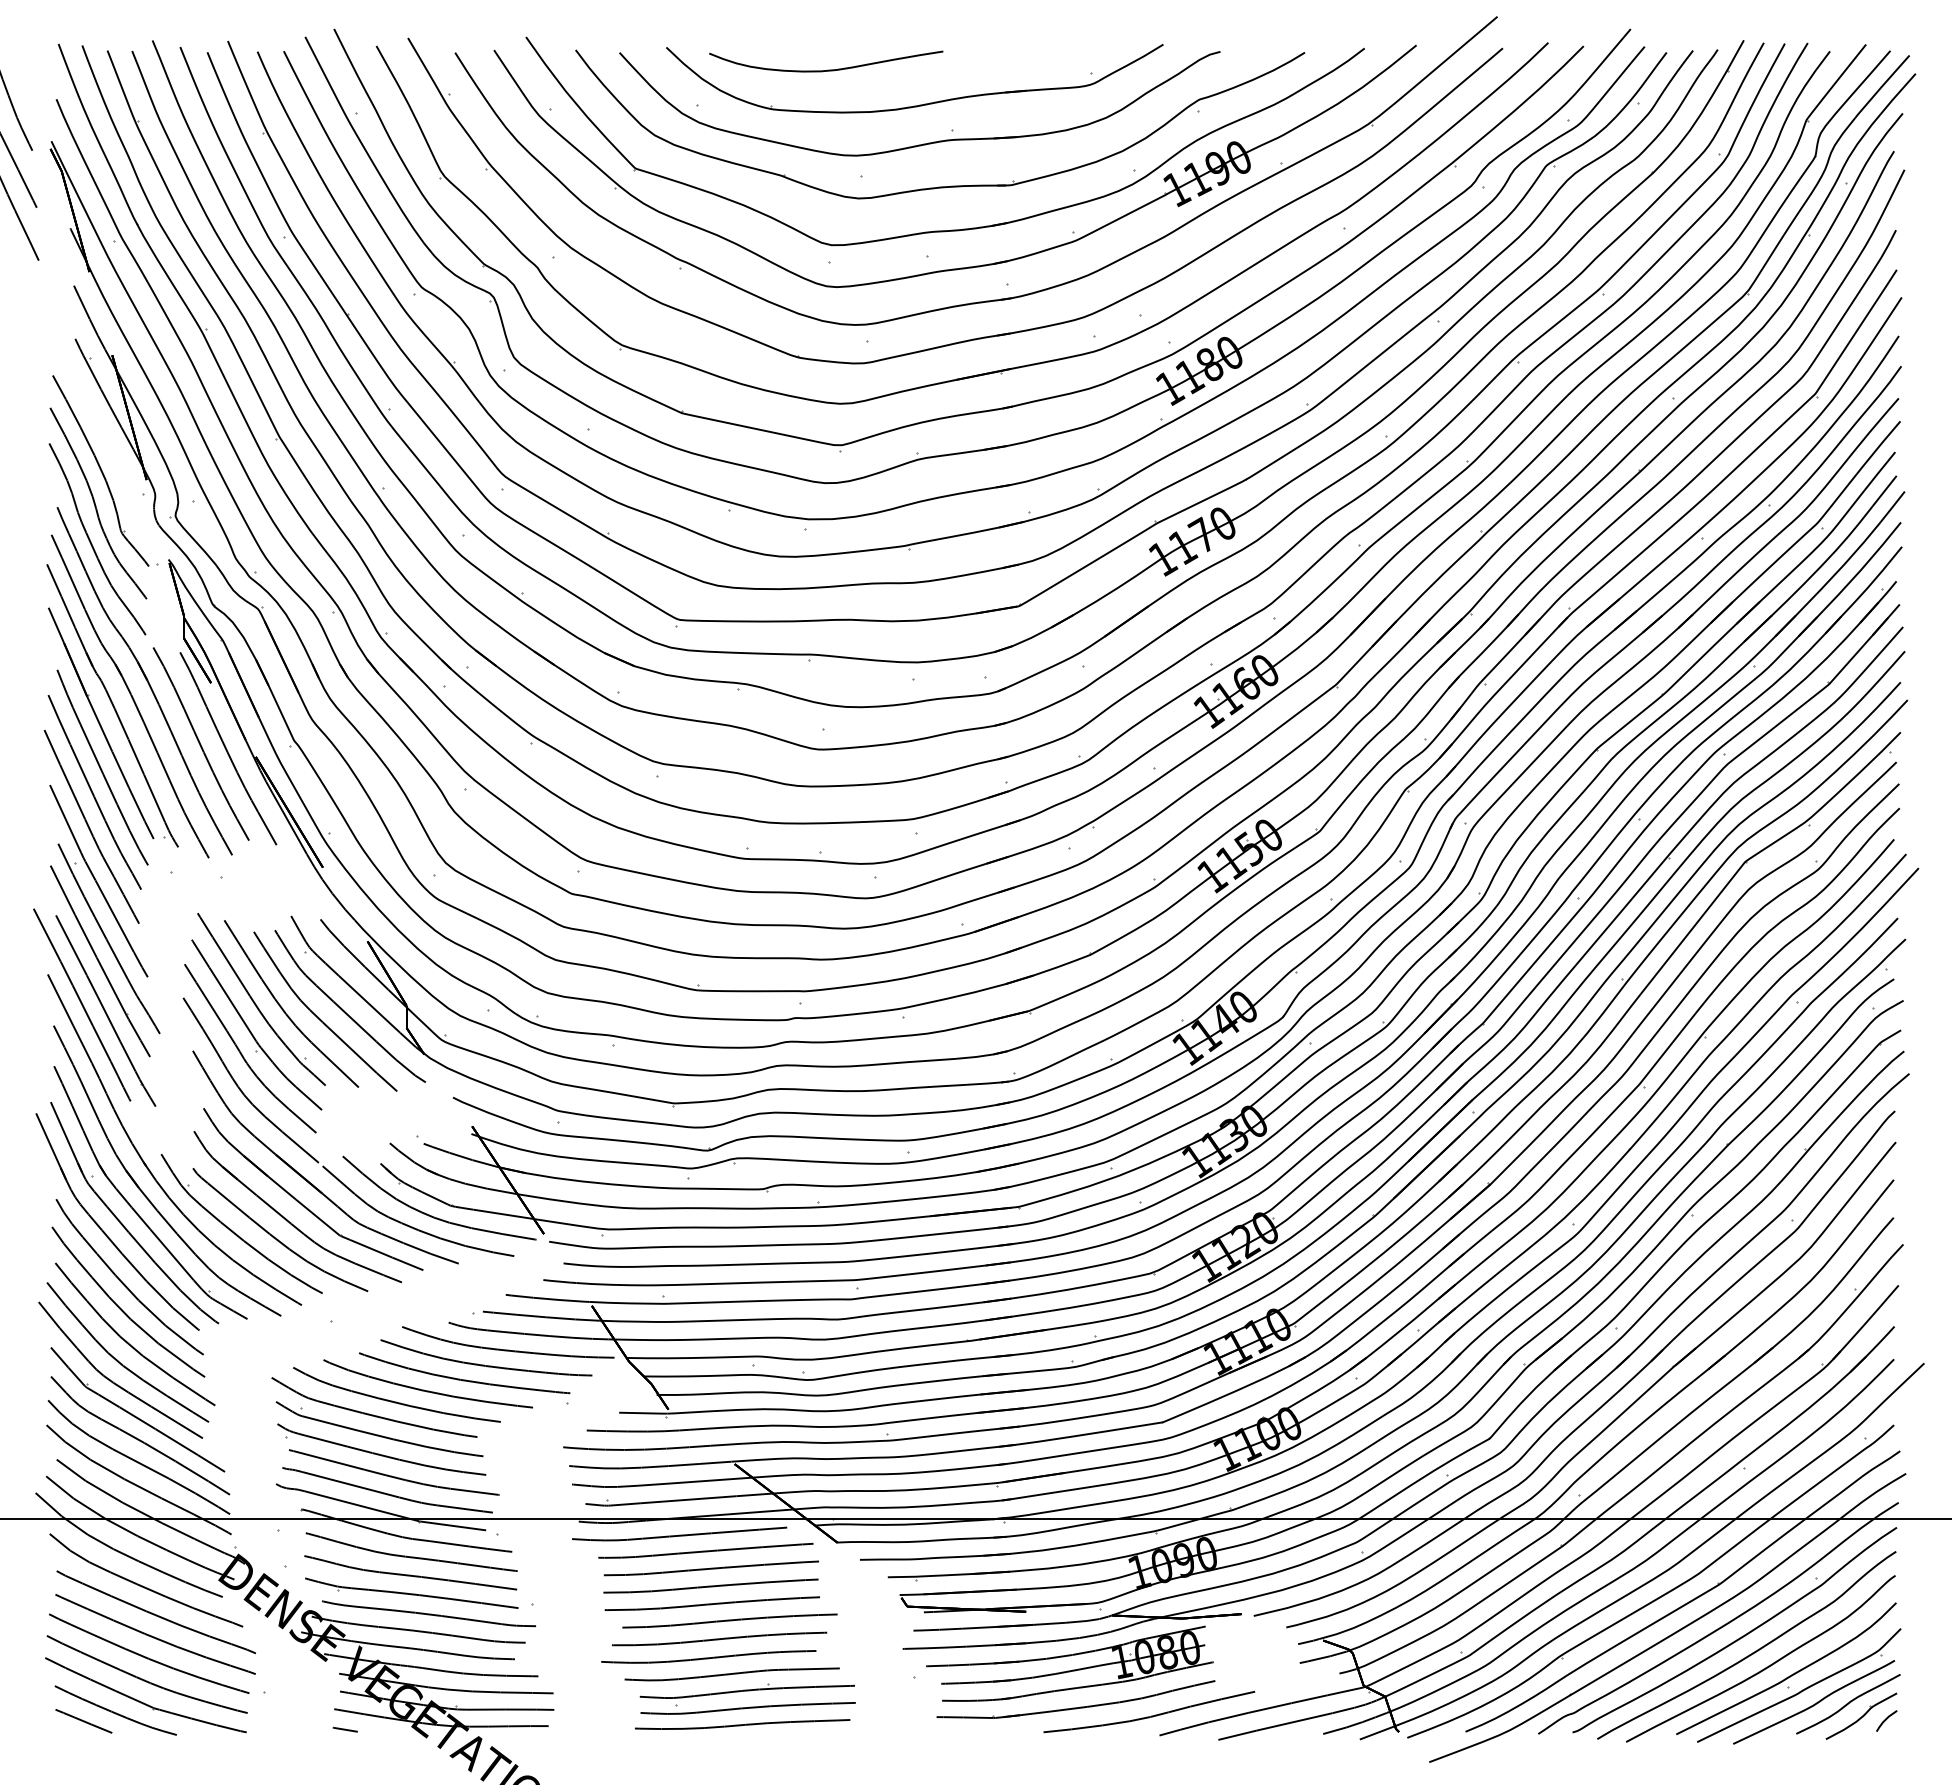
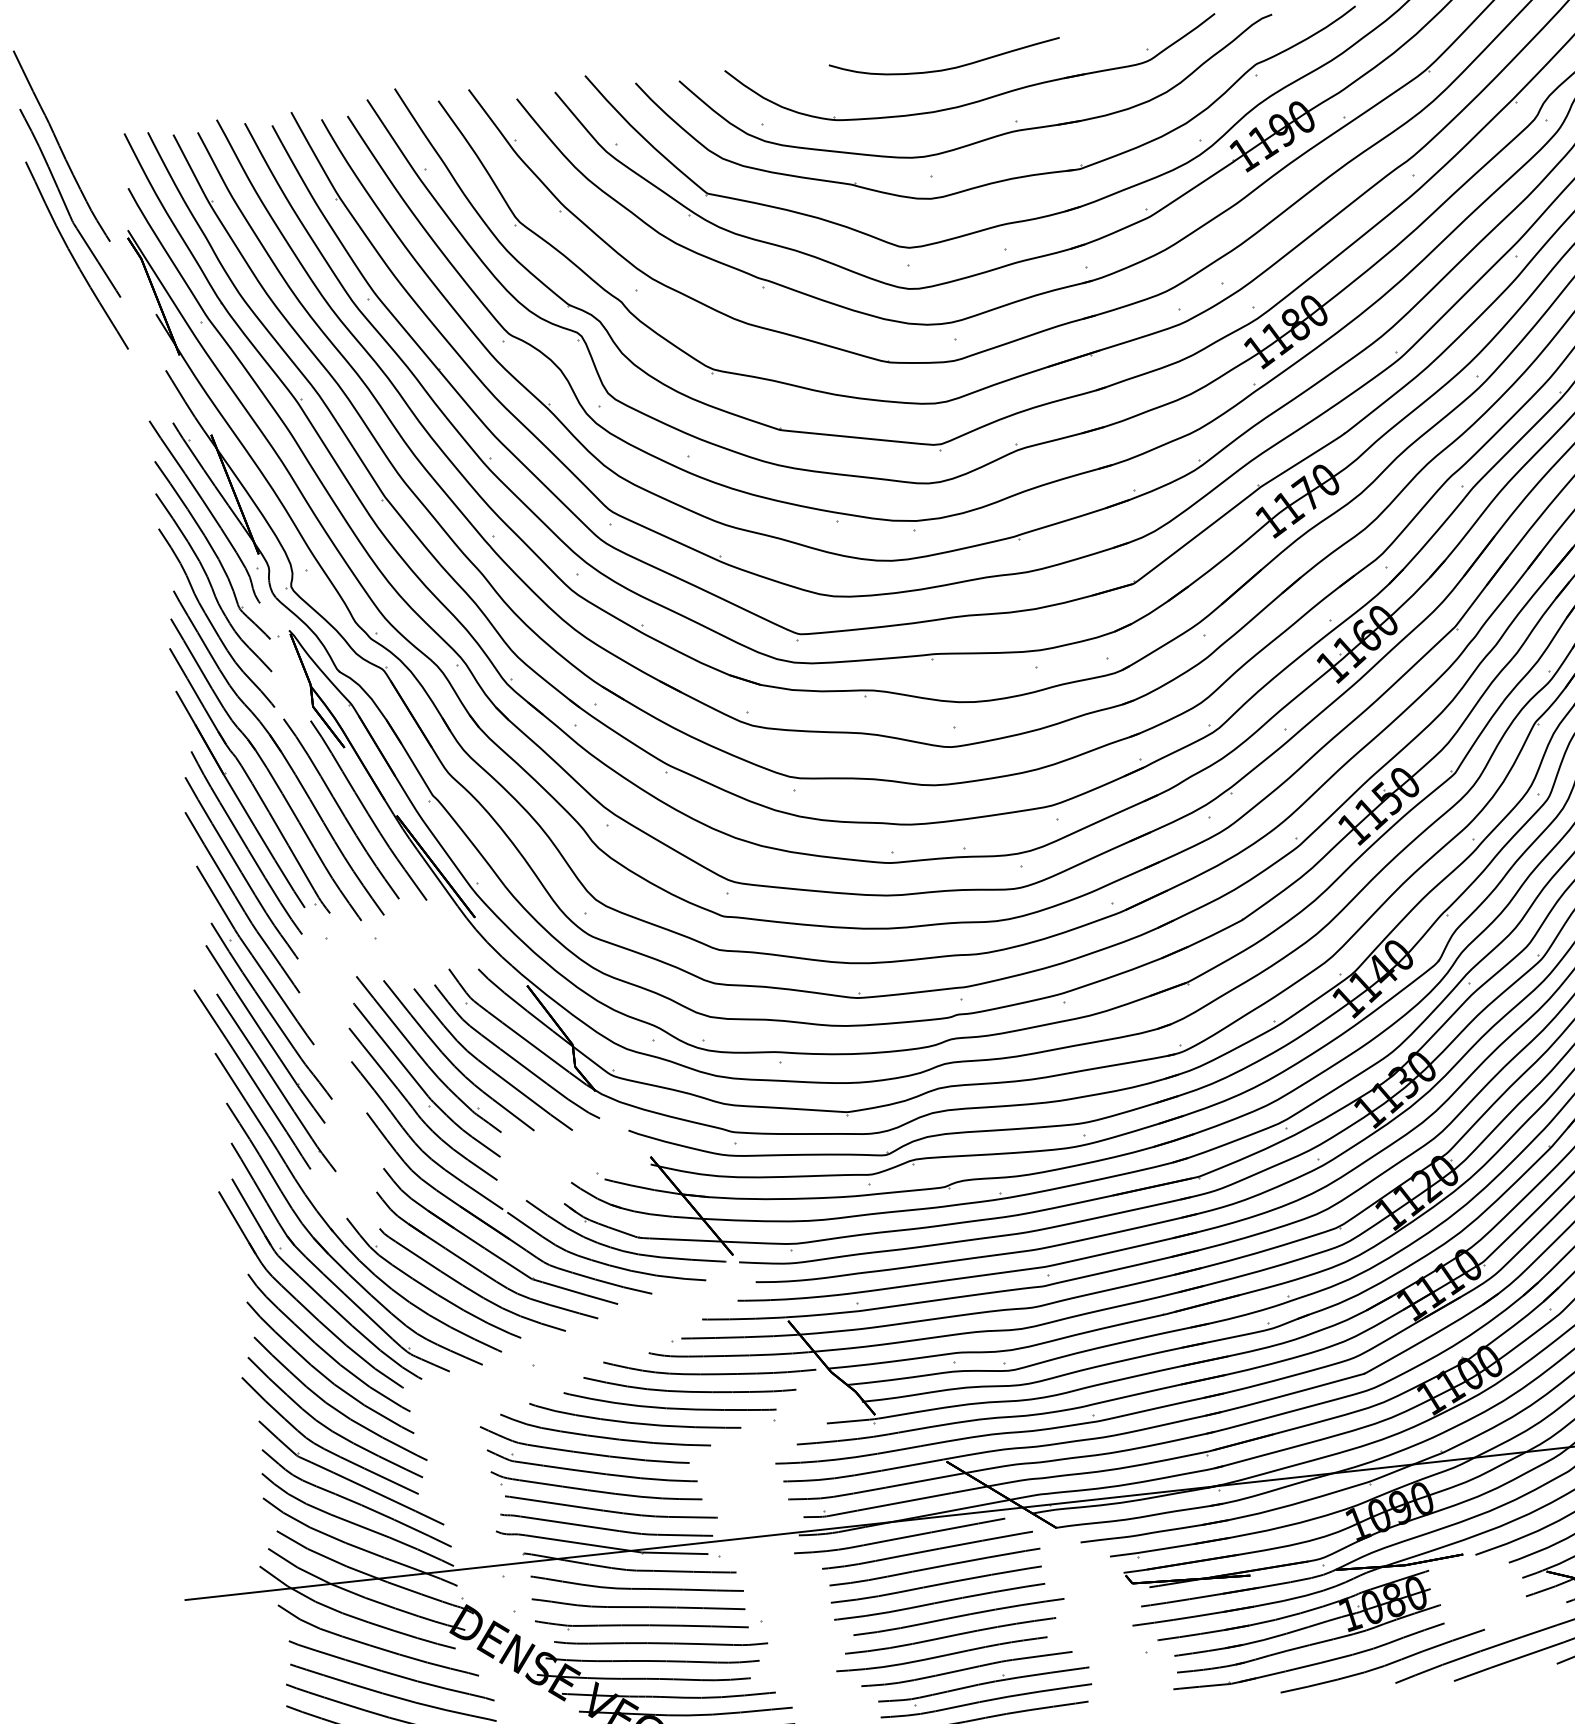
curve: (827, 69) -> (947, 68), moved
curve: (100, 430) -> (207, 510), added

